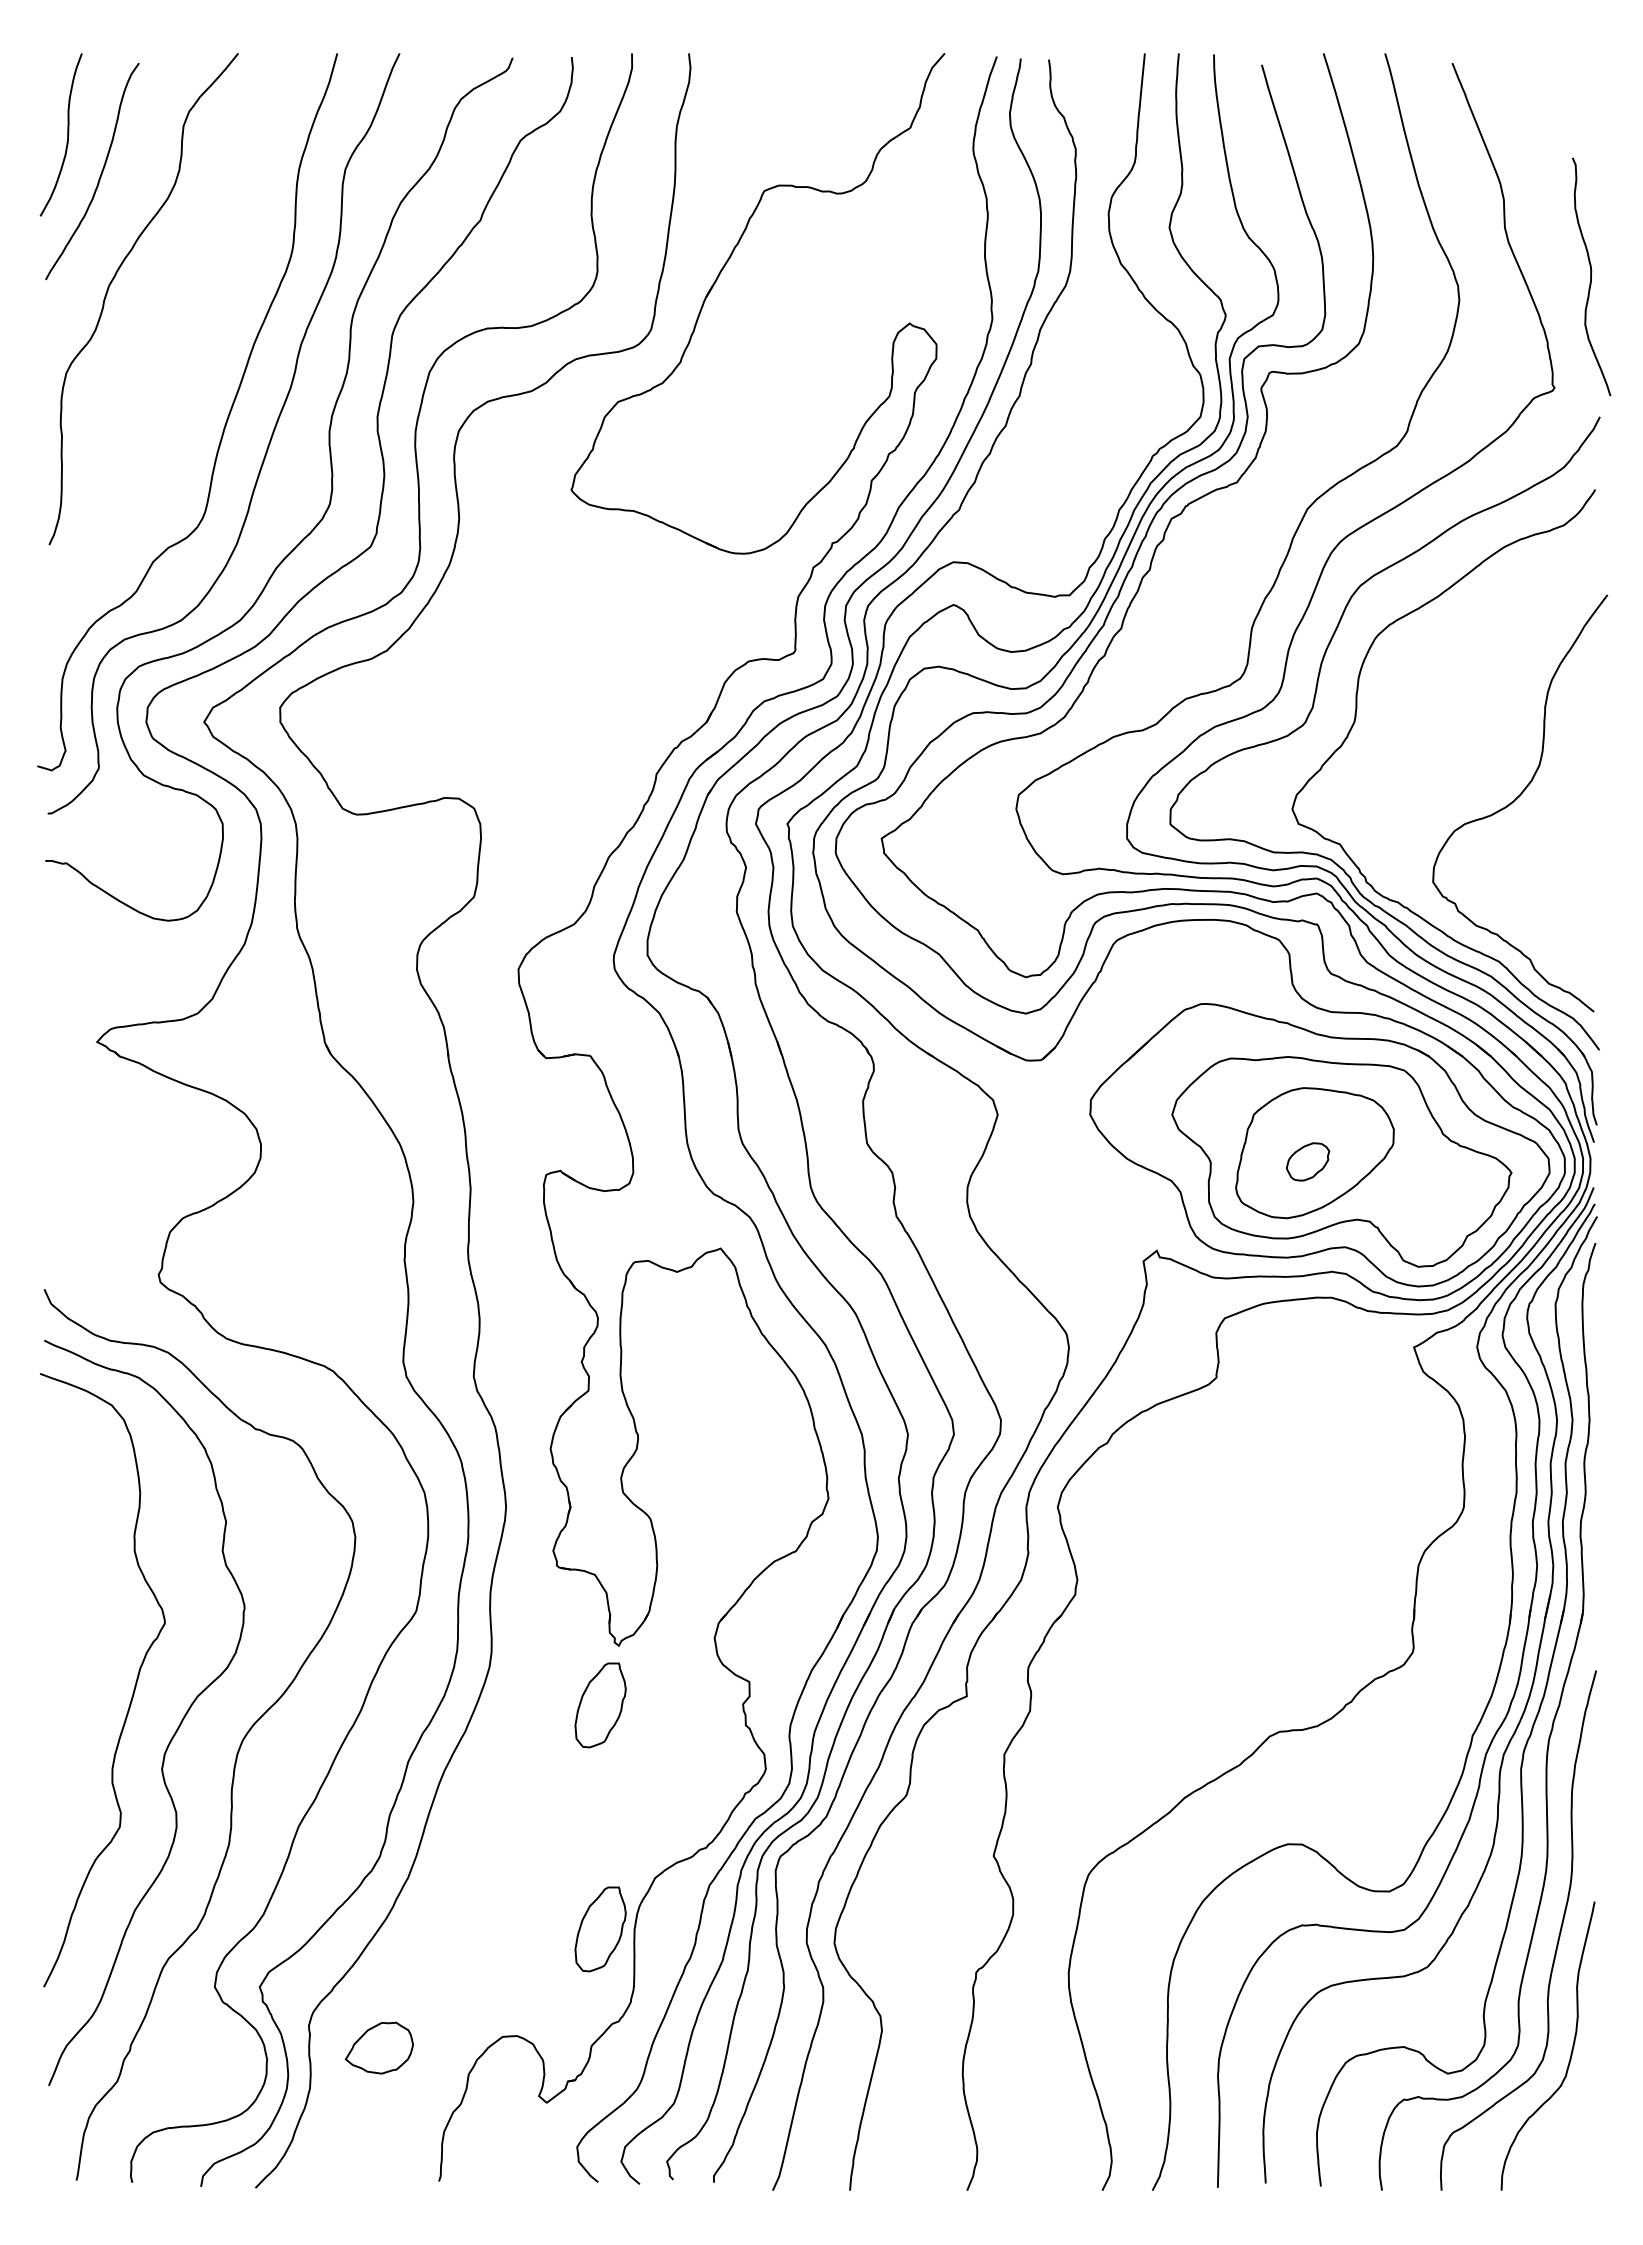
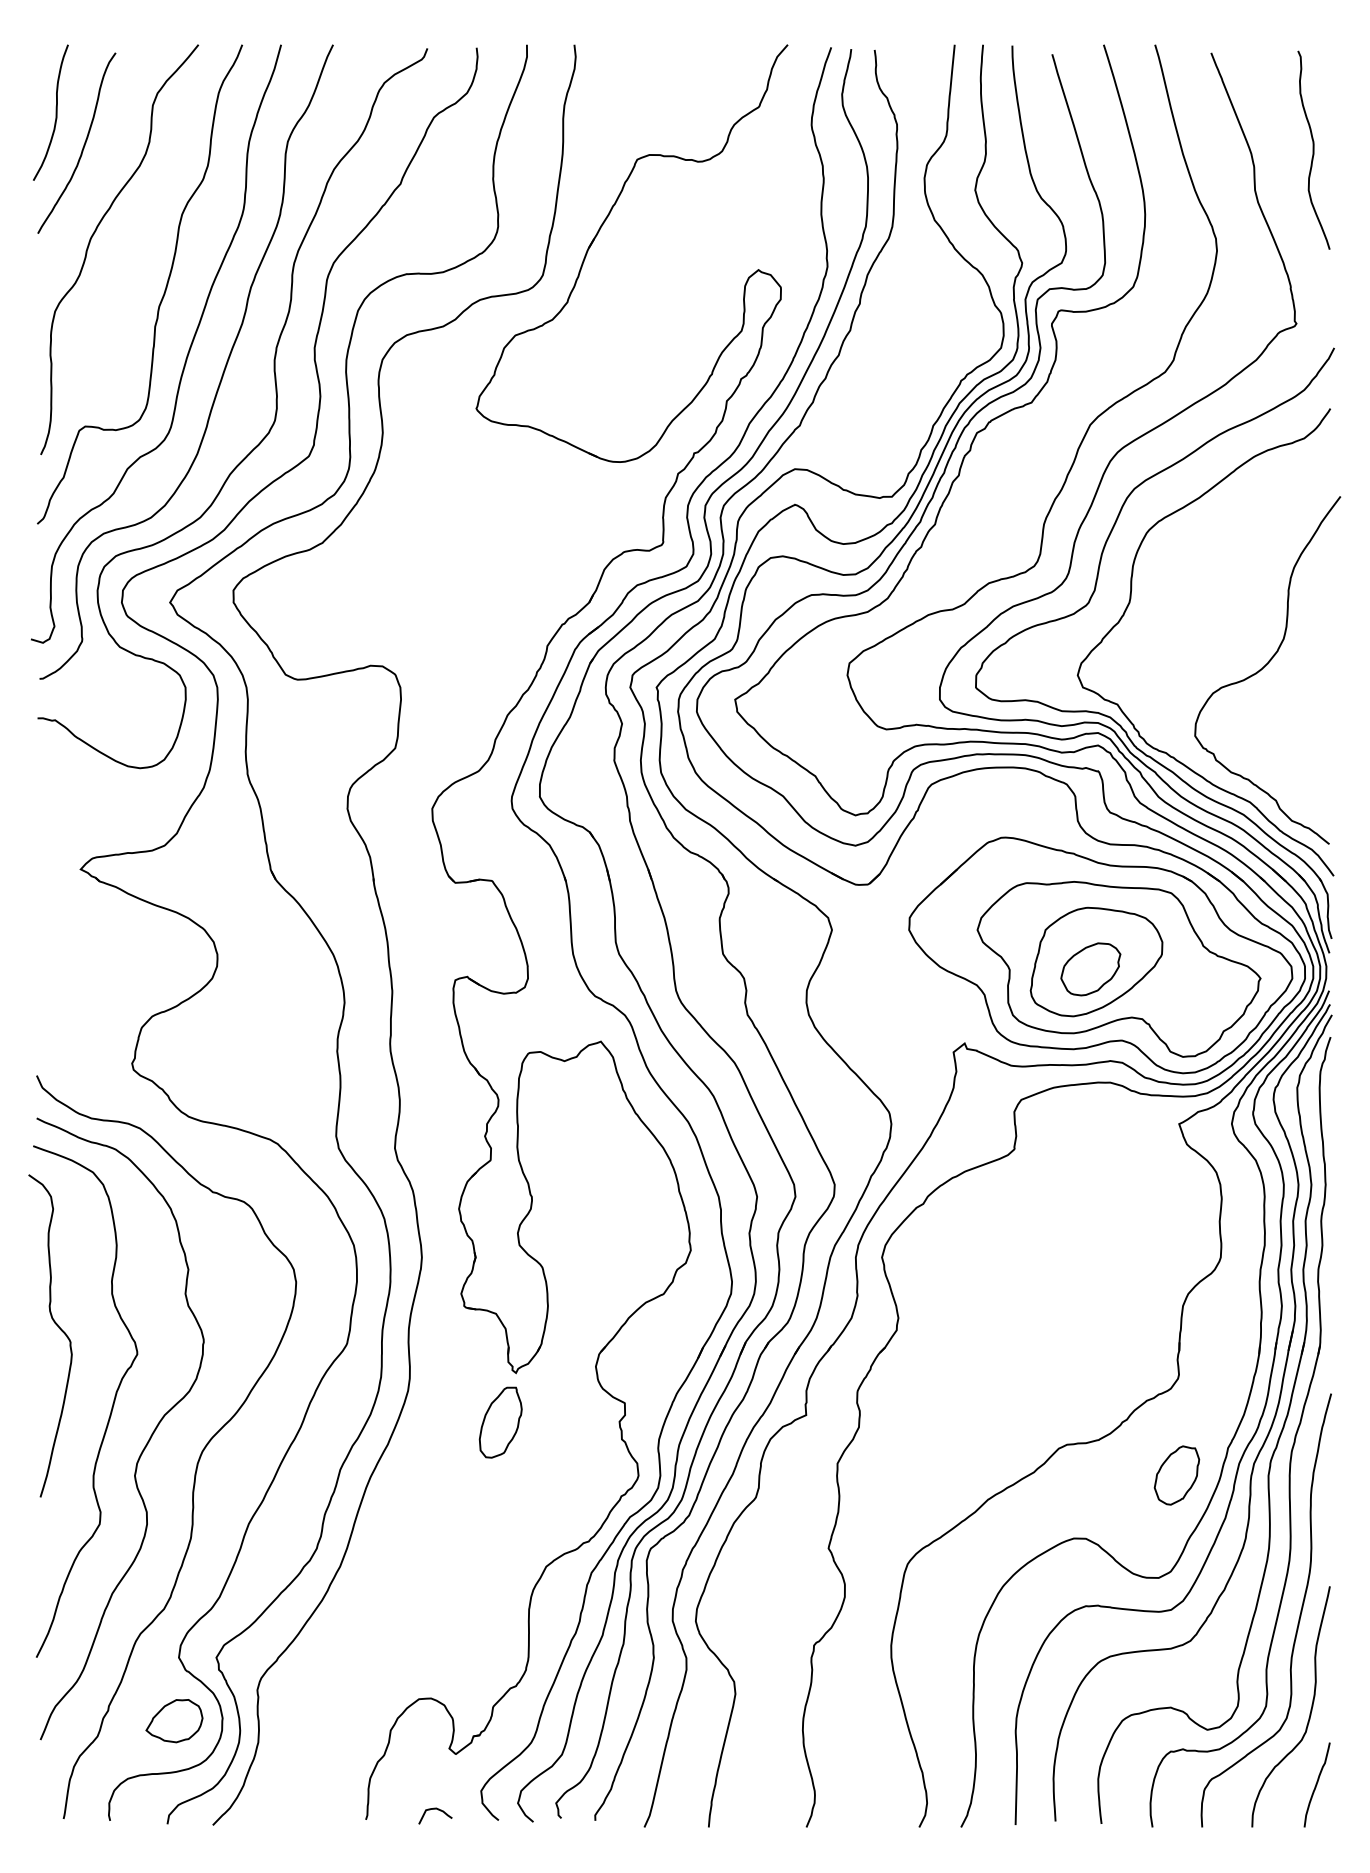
curve: (1591, 276) -> (1313, 149), moved
curve: (197, 347) -> (164, 290), added
part: (1307, 1161) -> (1090, 969), size x1.67
curve: (70, 1591) -> (58, 1327), added
part: (1410, 1768) -> (1176, 1475), added
part: (600, 1929) -> (500, 1609), removed
part: (378, 2047) -> (173, 1720), moved
curve: (1579, 2139) -> (1317, 1784), added
curve: (521, 2169) -> (434, 1809), added

